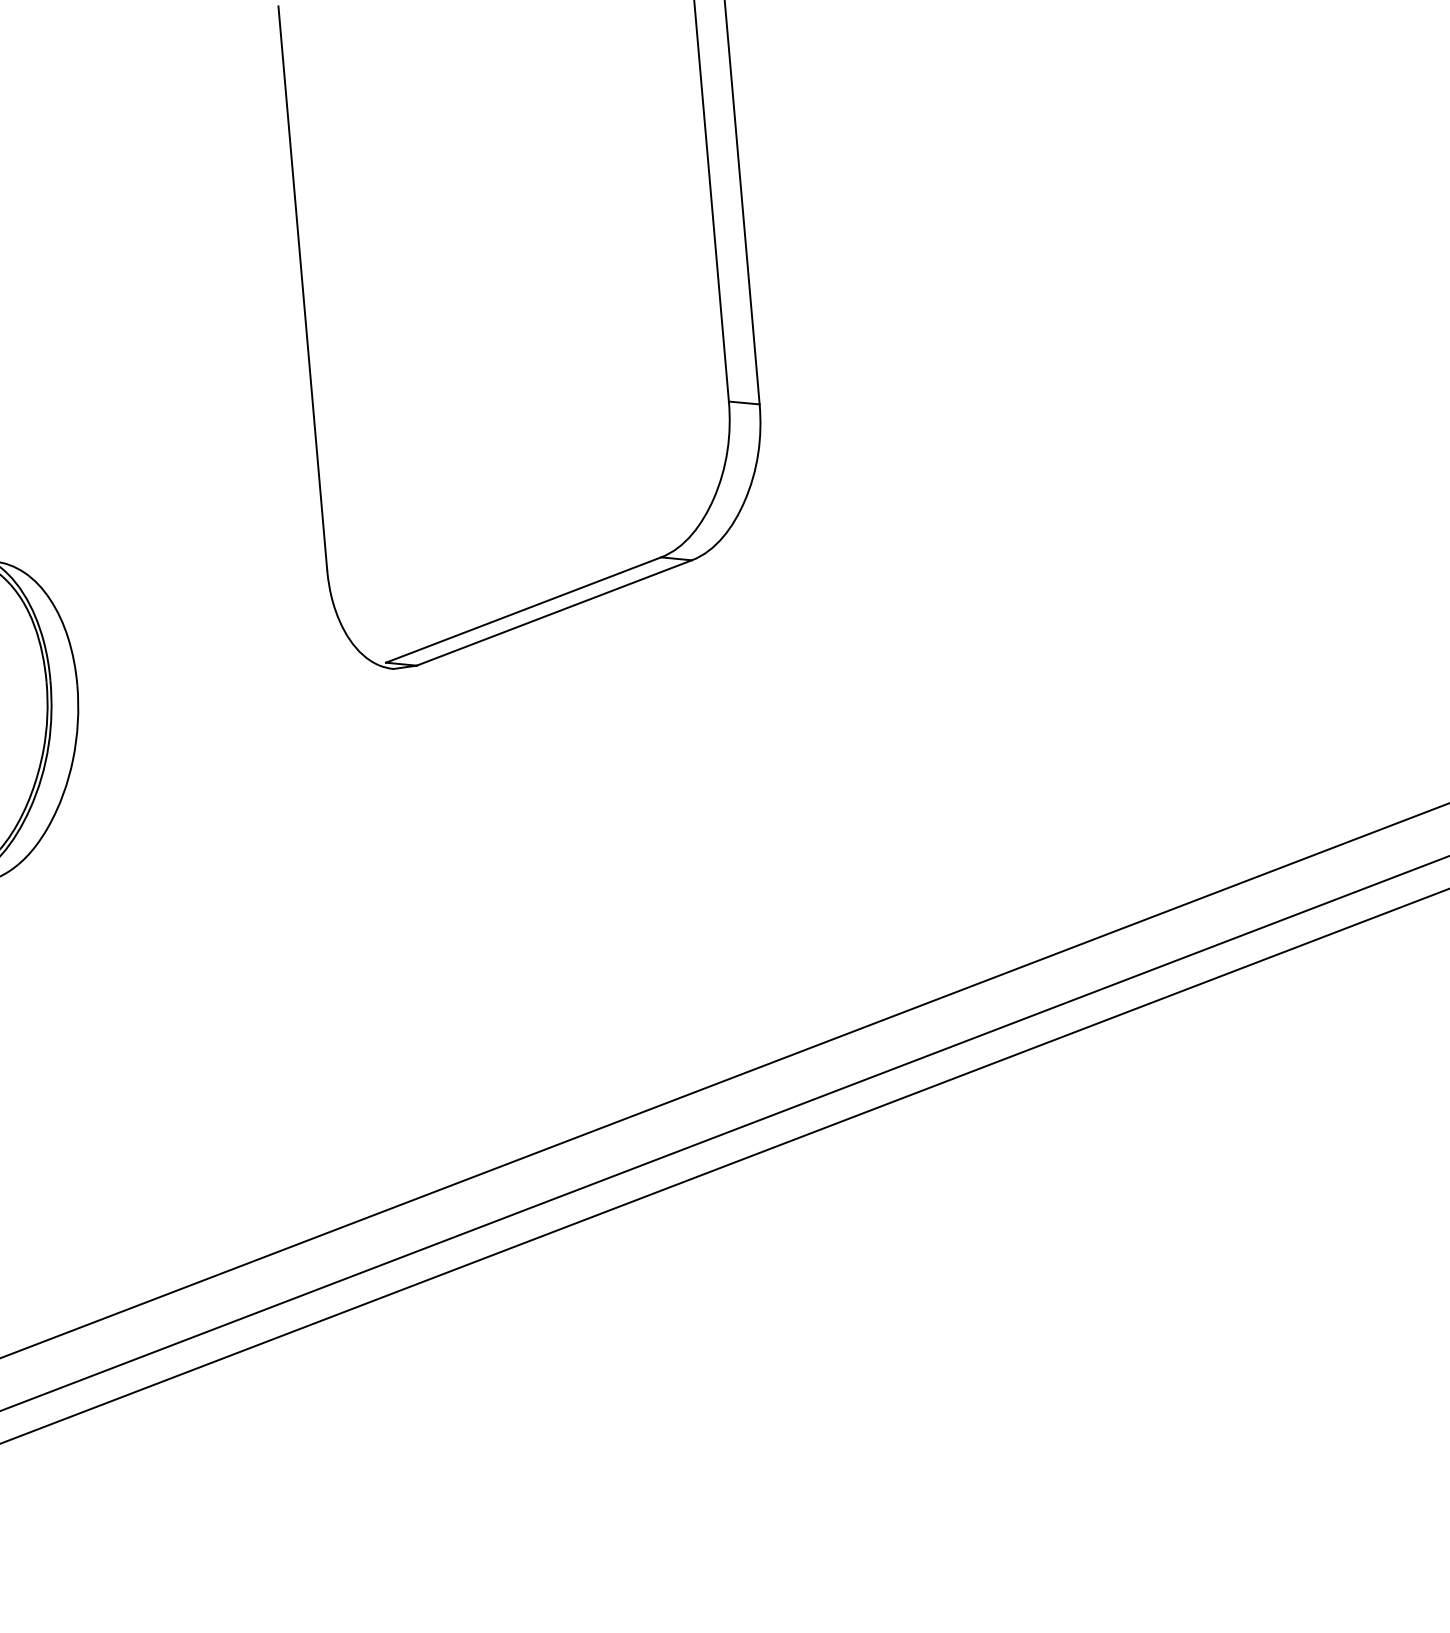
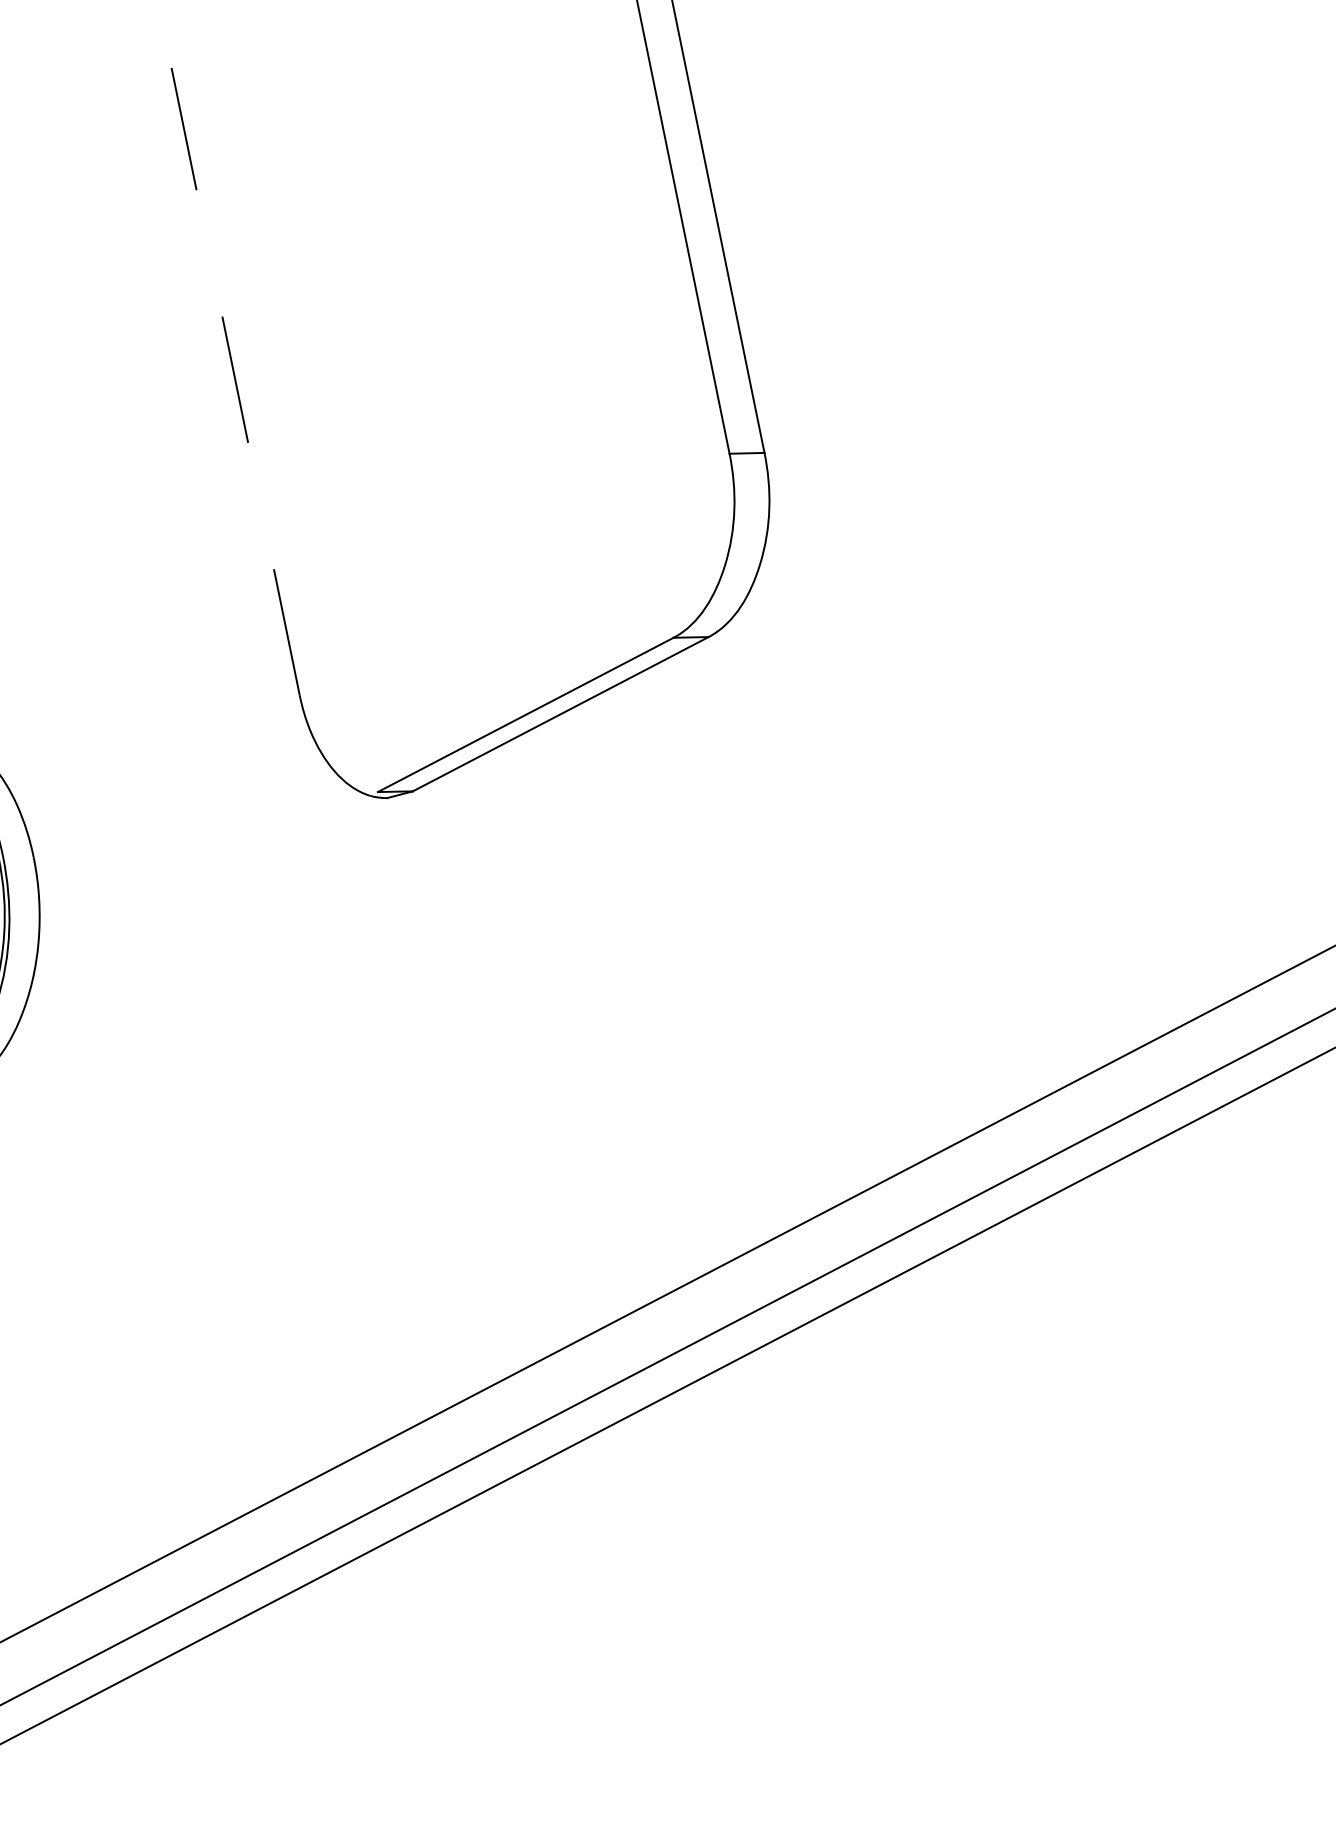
line: (302, 288) -> (235, 382), solid -> dashed

